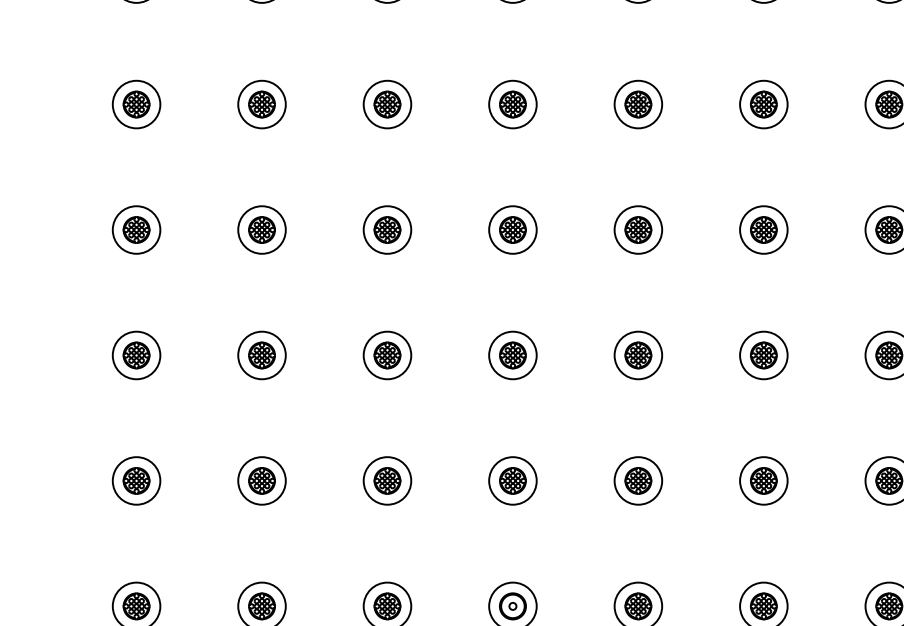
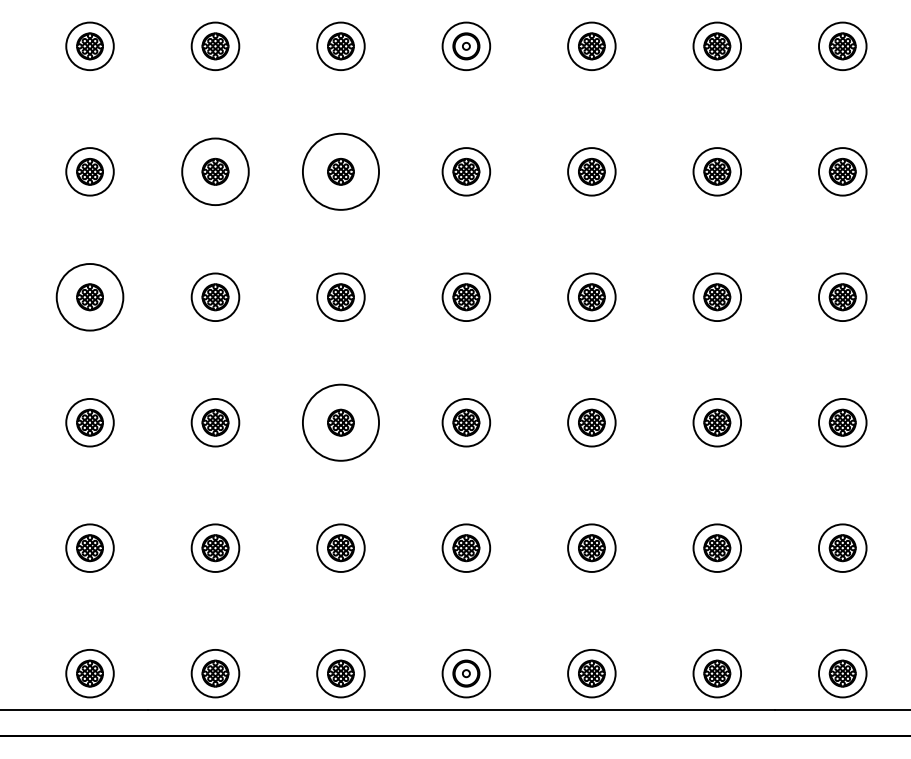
circle: (262, 104) -> (215, 171), size x1.4
circle: (387, 104) -> (340, 171), size x1.6
circle: (136, 230) -> (89, 297), size x1.4
circle: (387, 355) -> (340, 422), size x1.6

